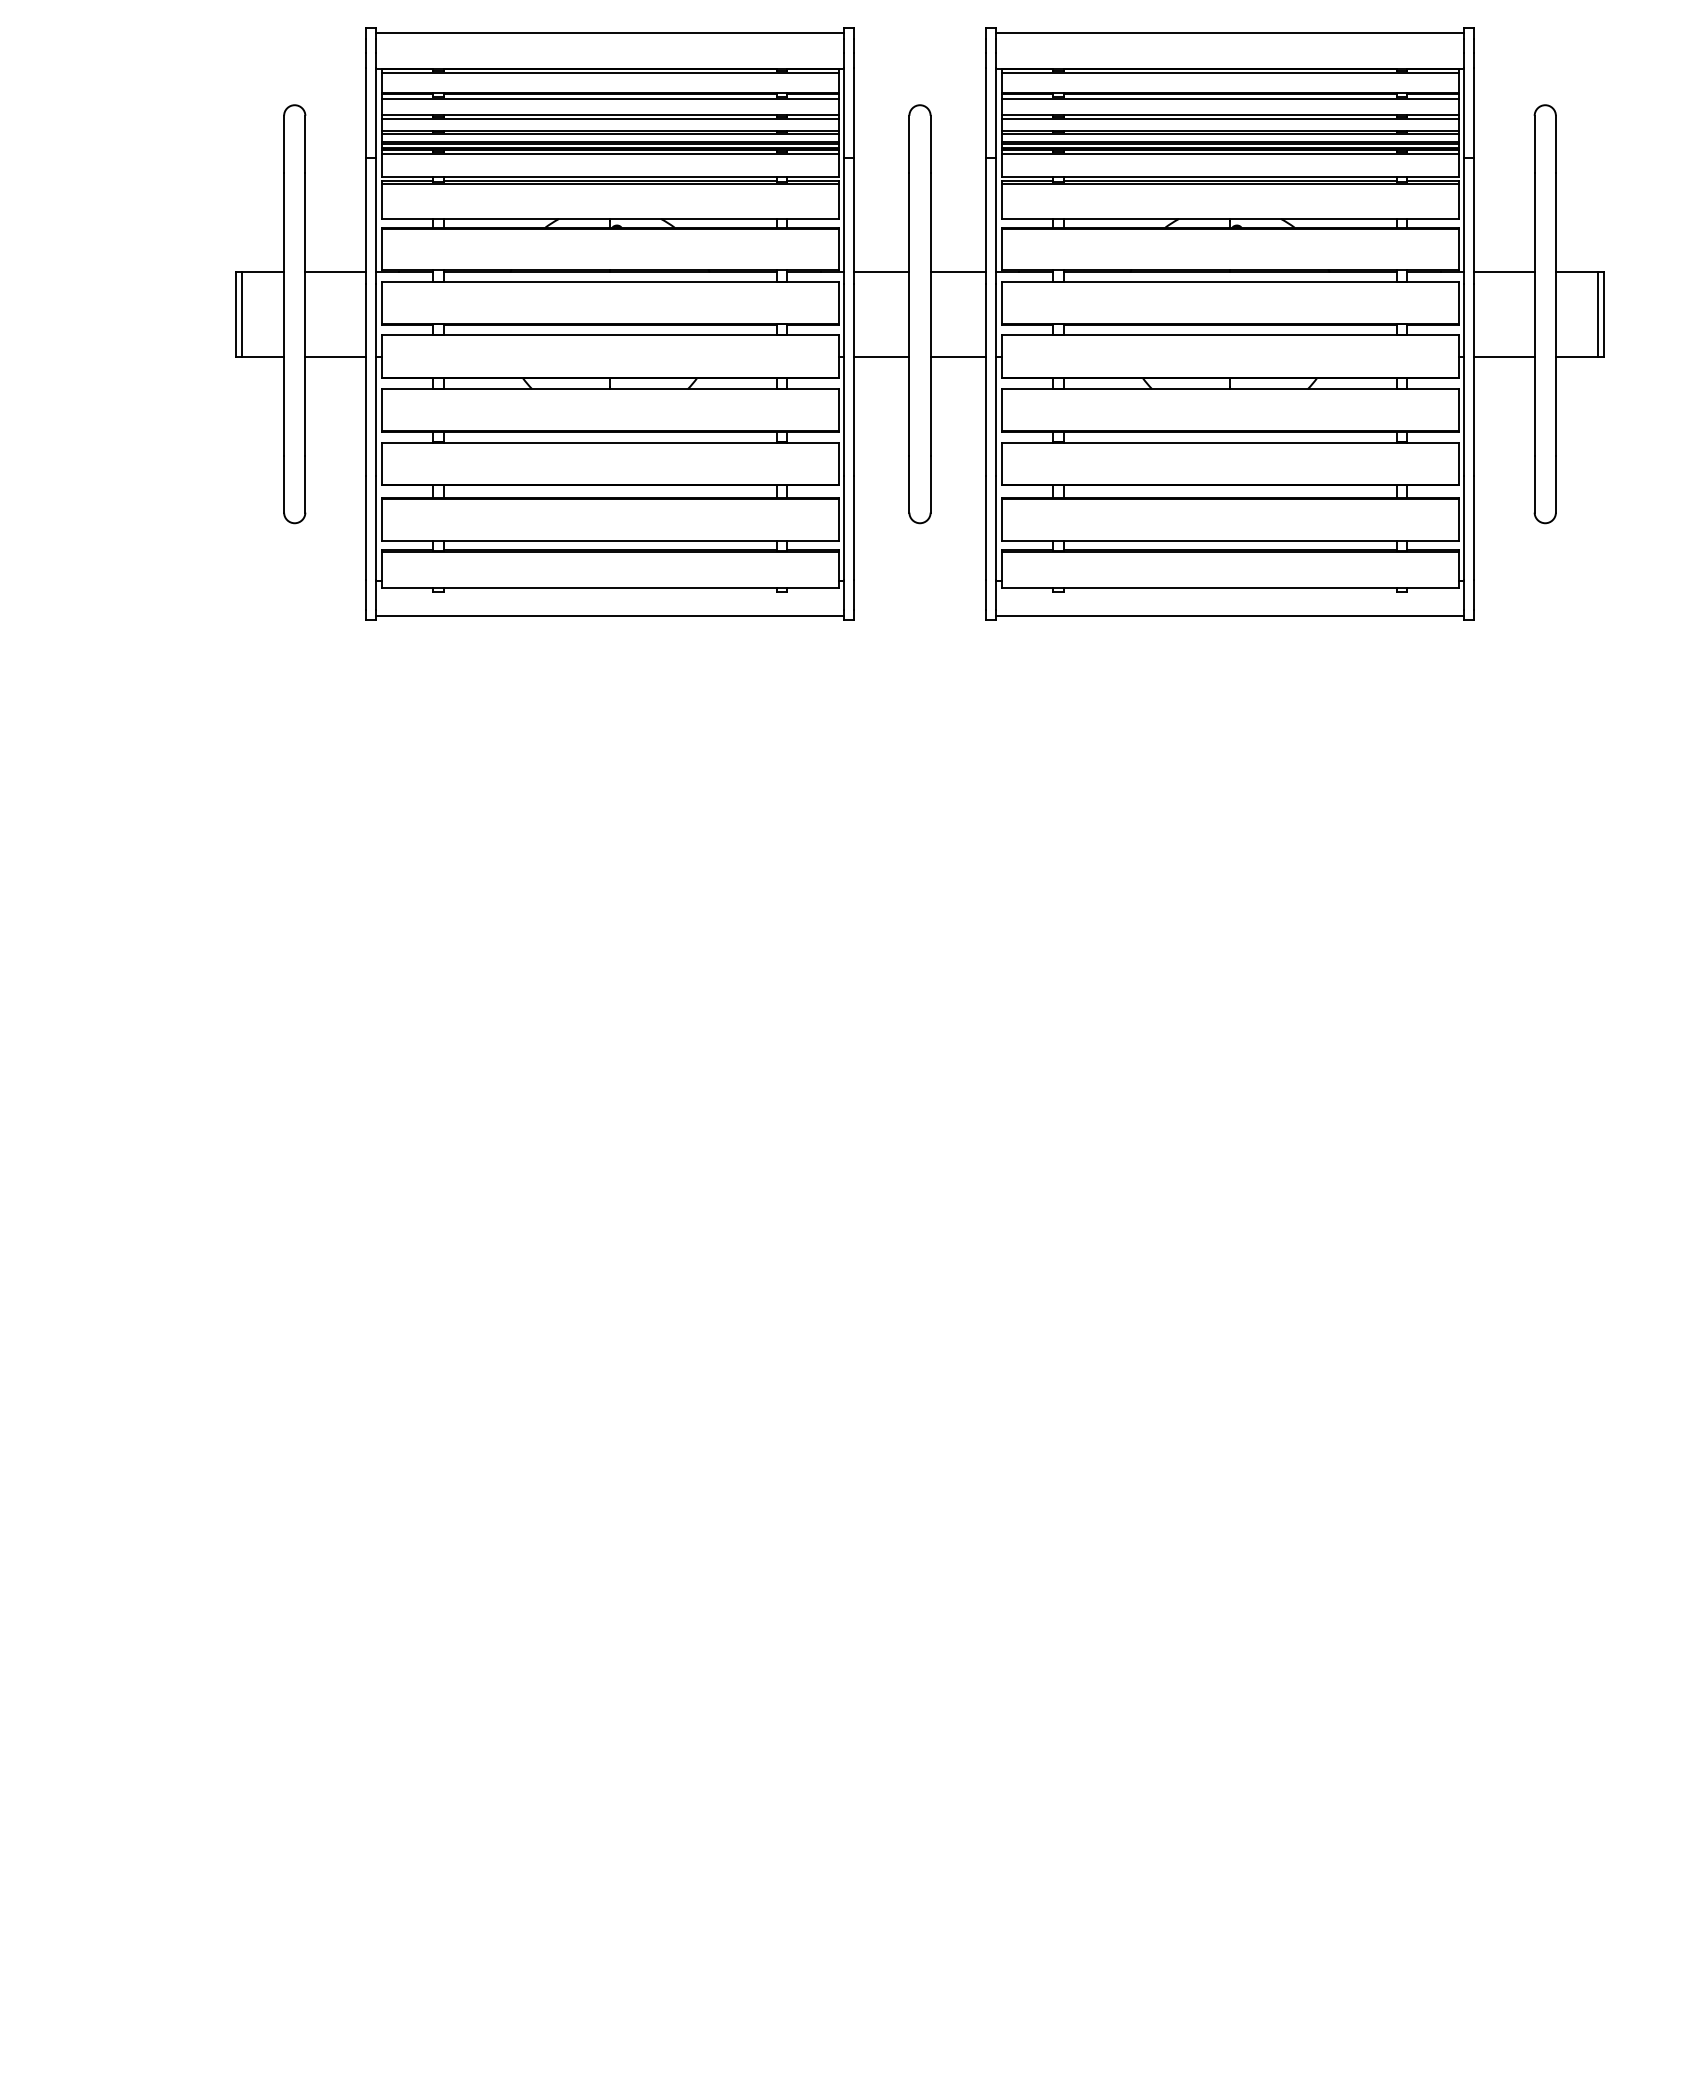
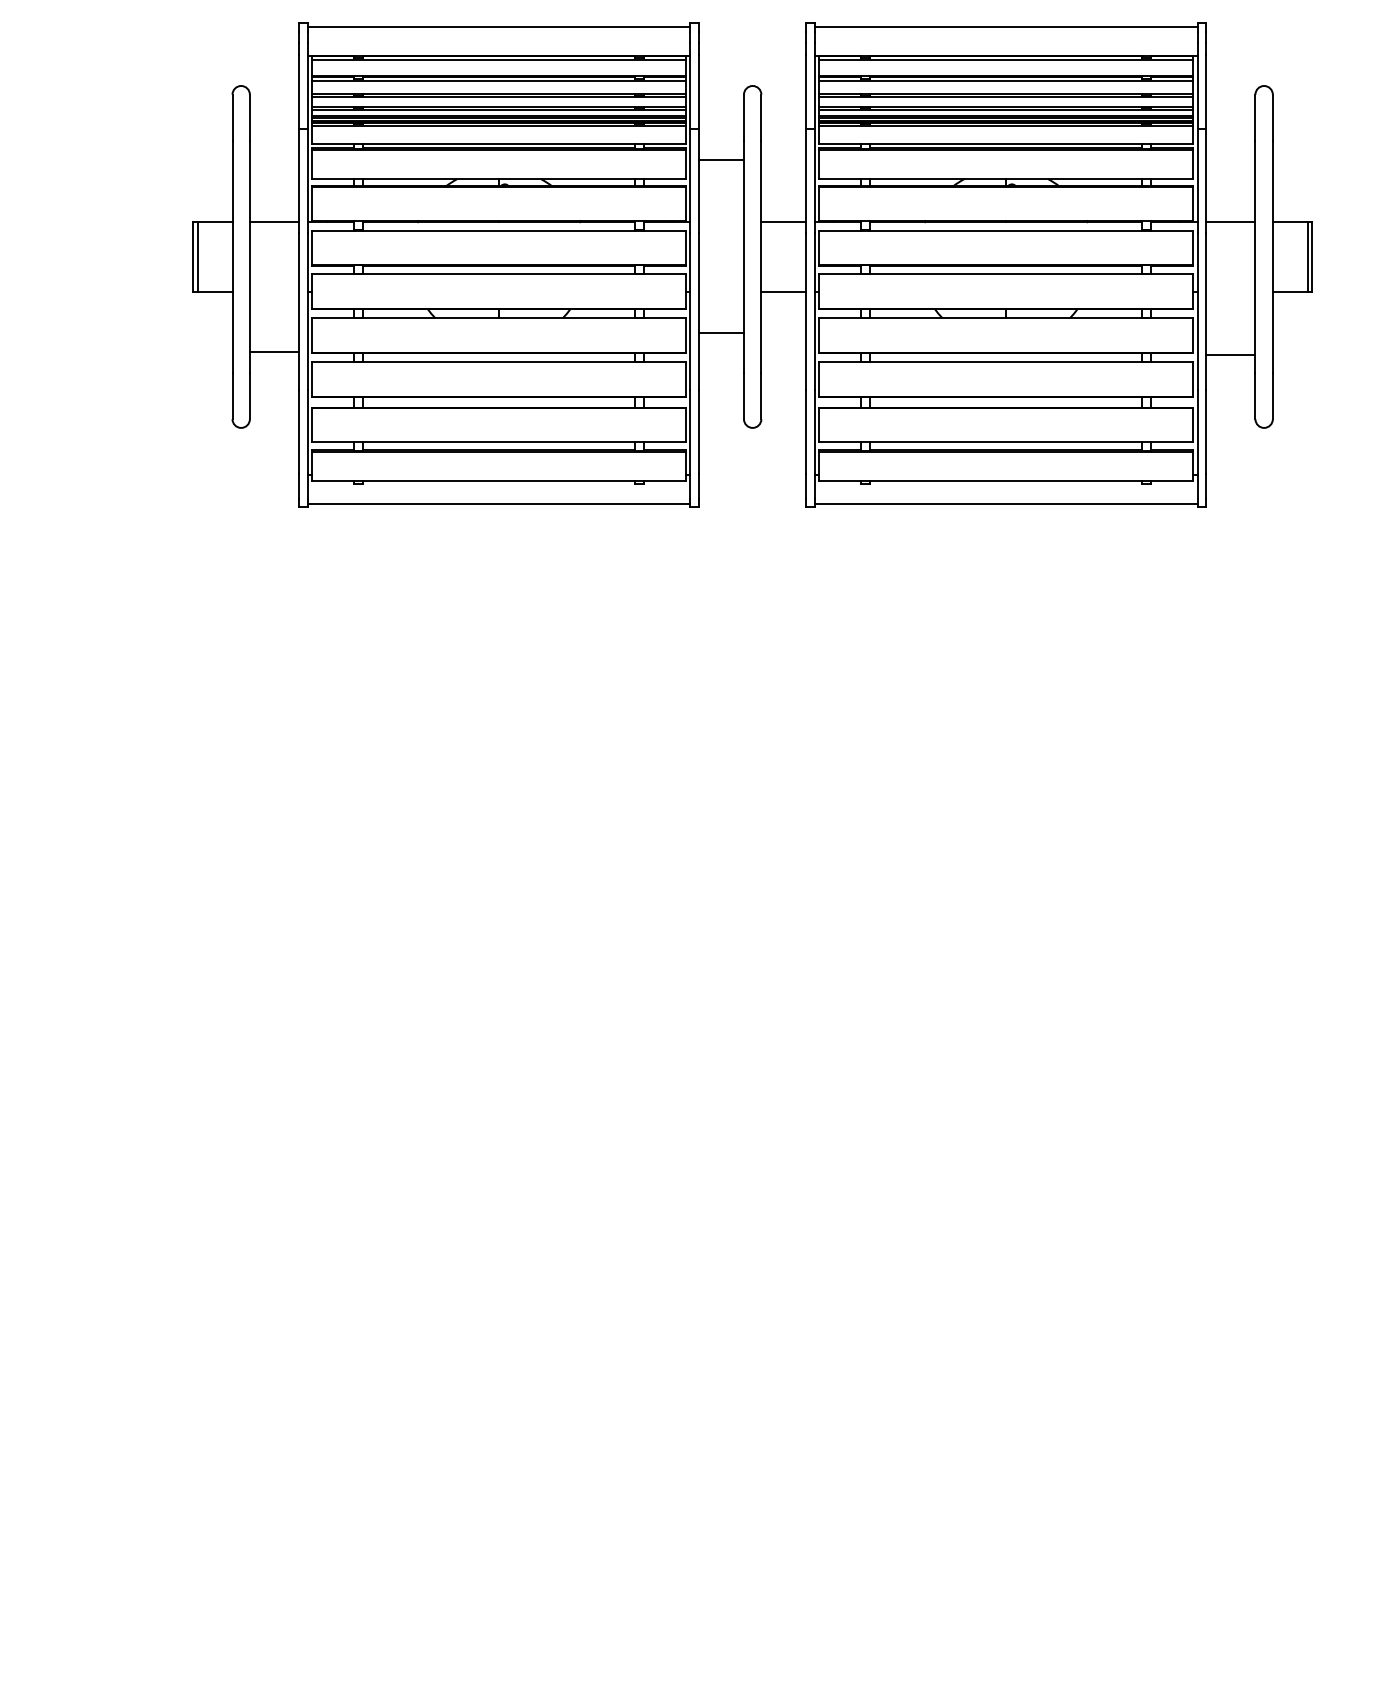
line: (881, 271) -> (721, 159), moved
line: (335, 356) -> (274, 352), moved
line: (881, 356) -> (721, 333), moved
line: (1504, 356) -> (1230, 354), moved

